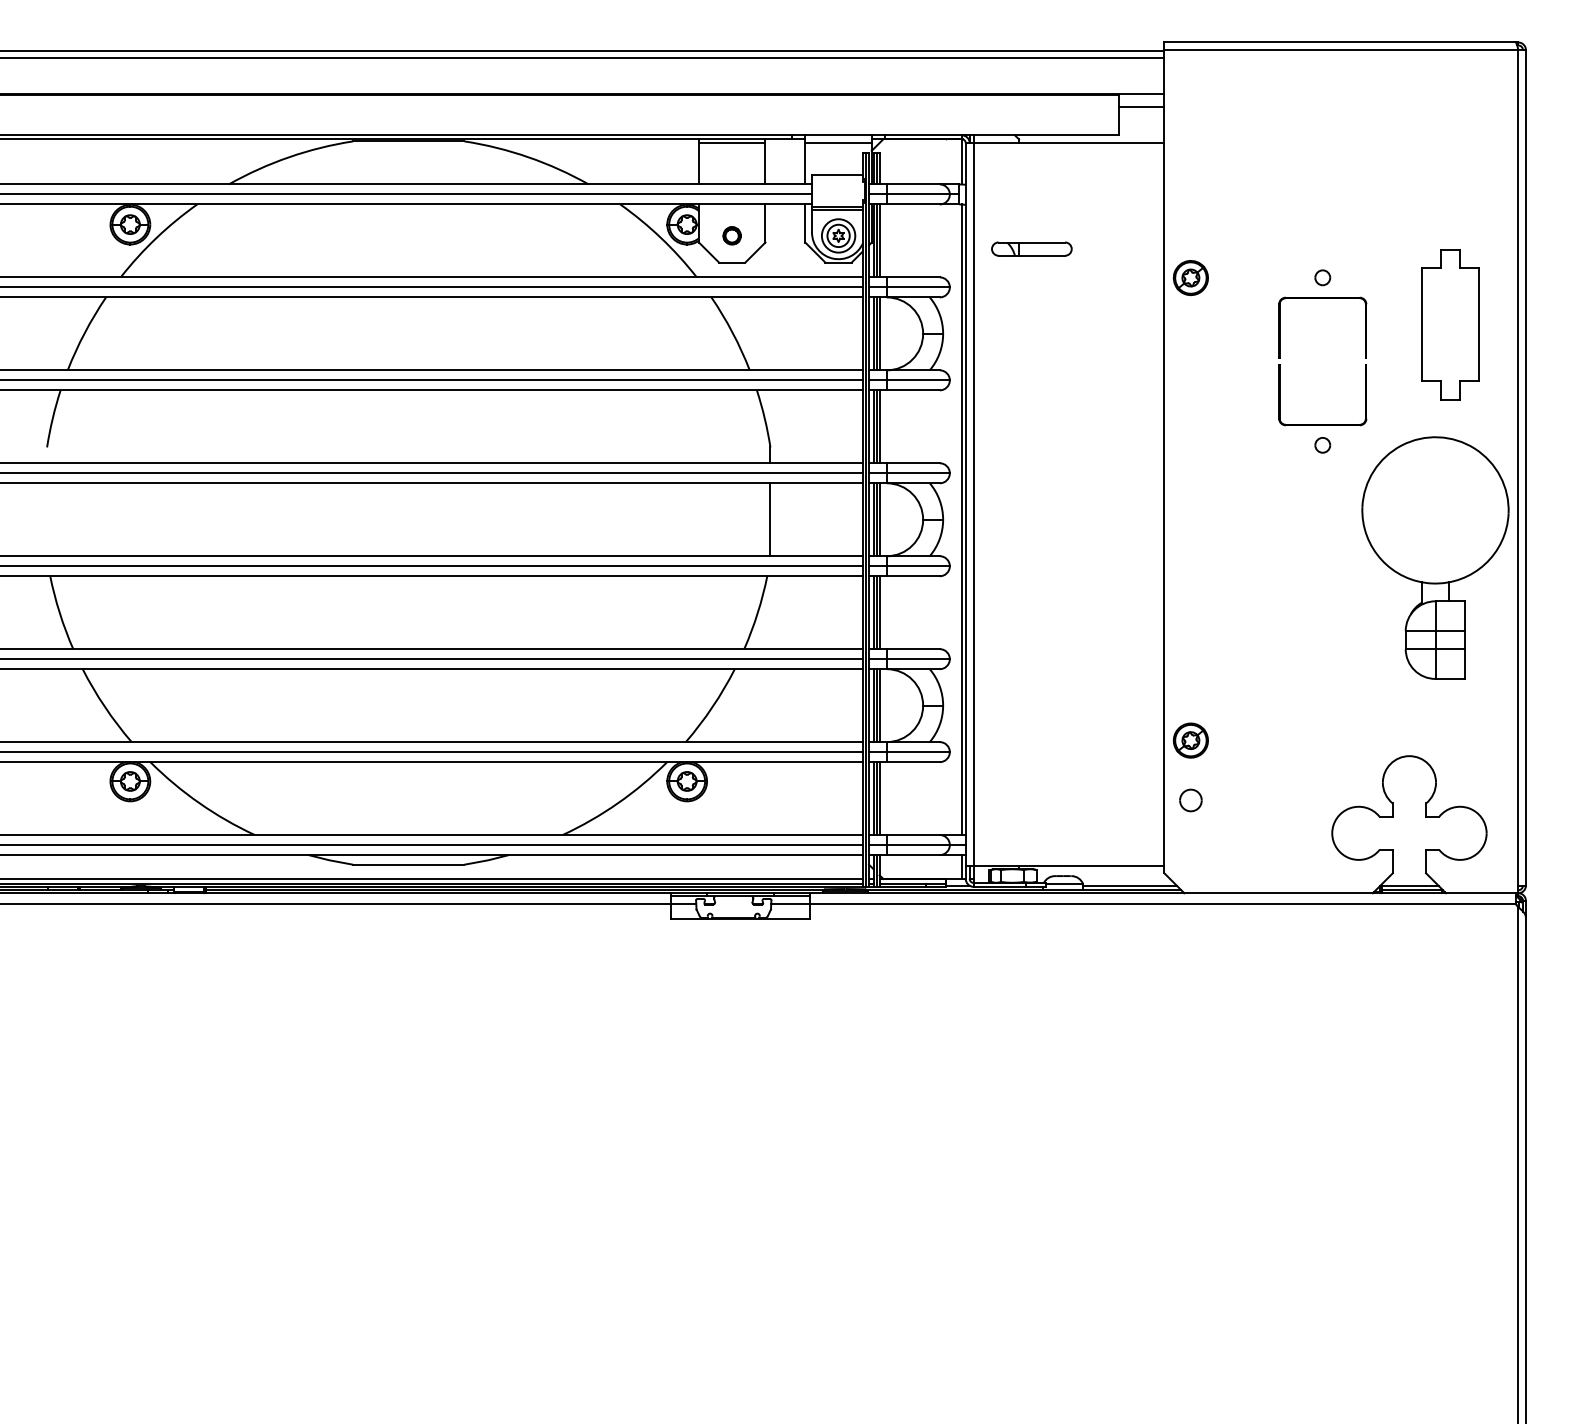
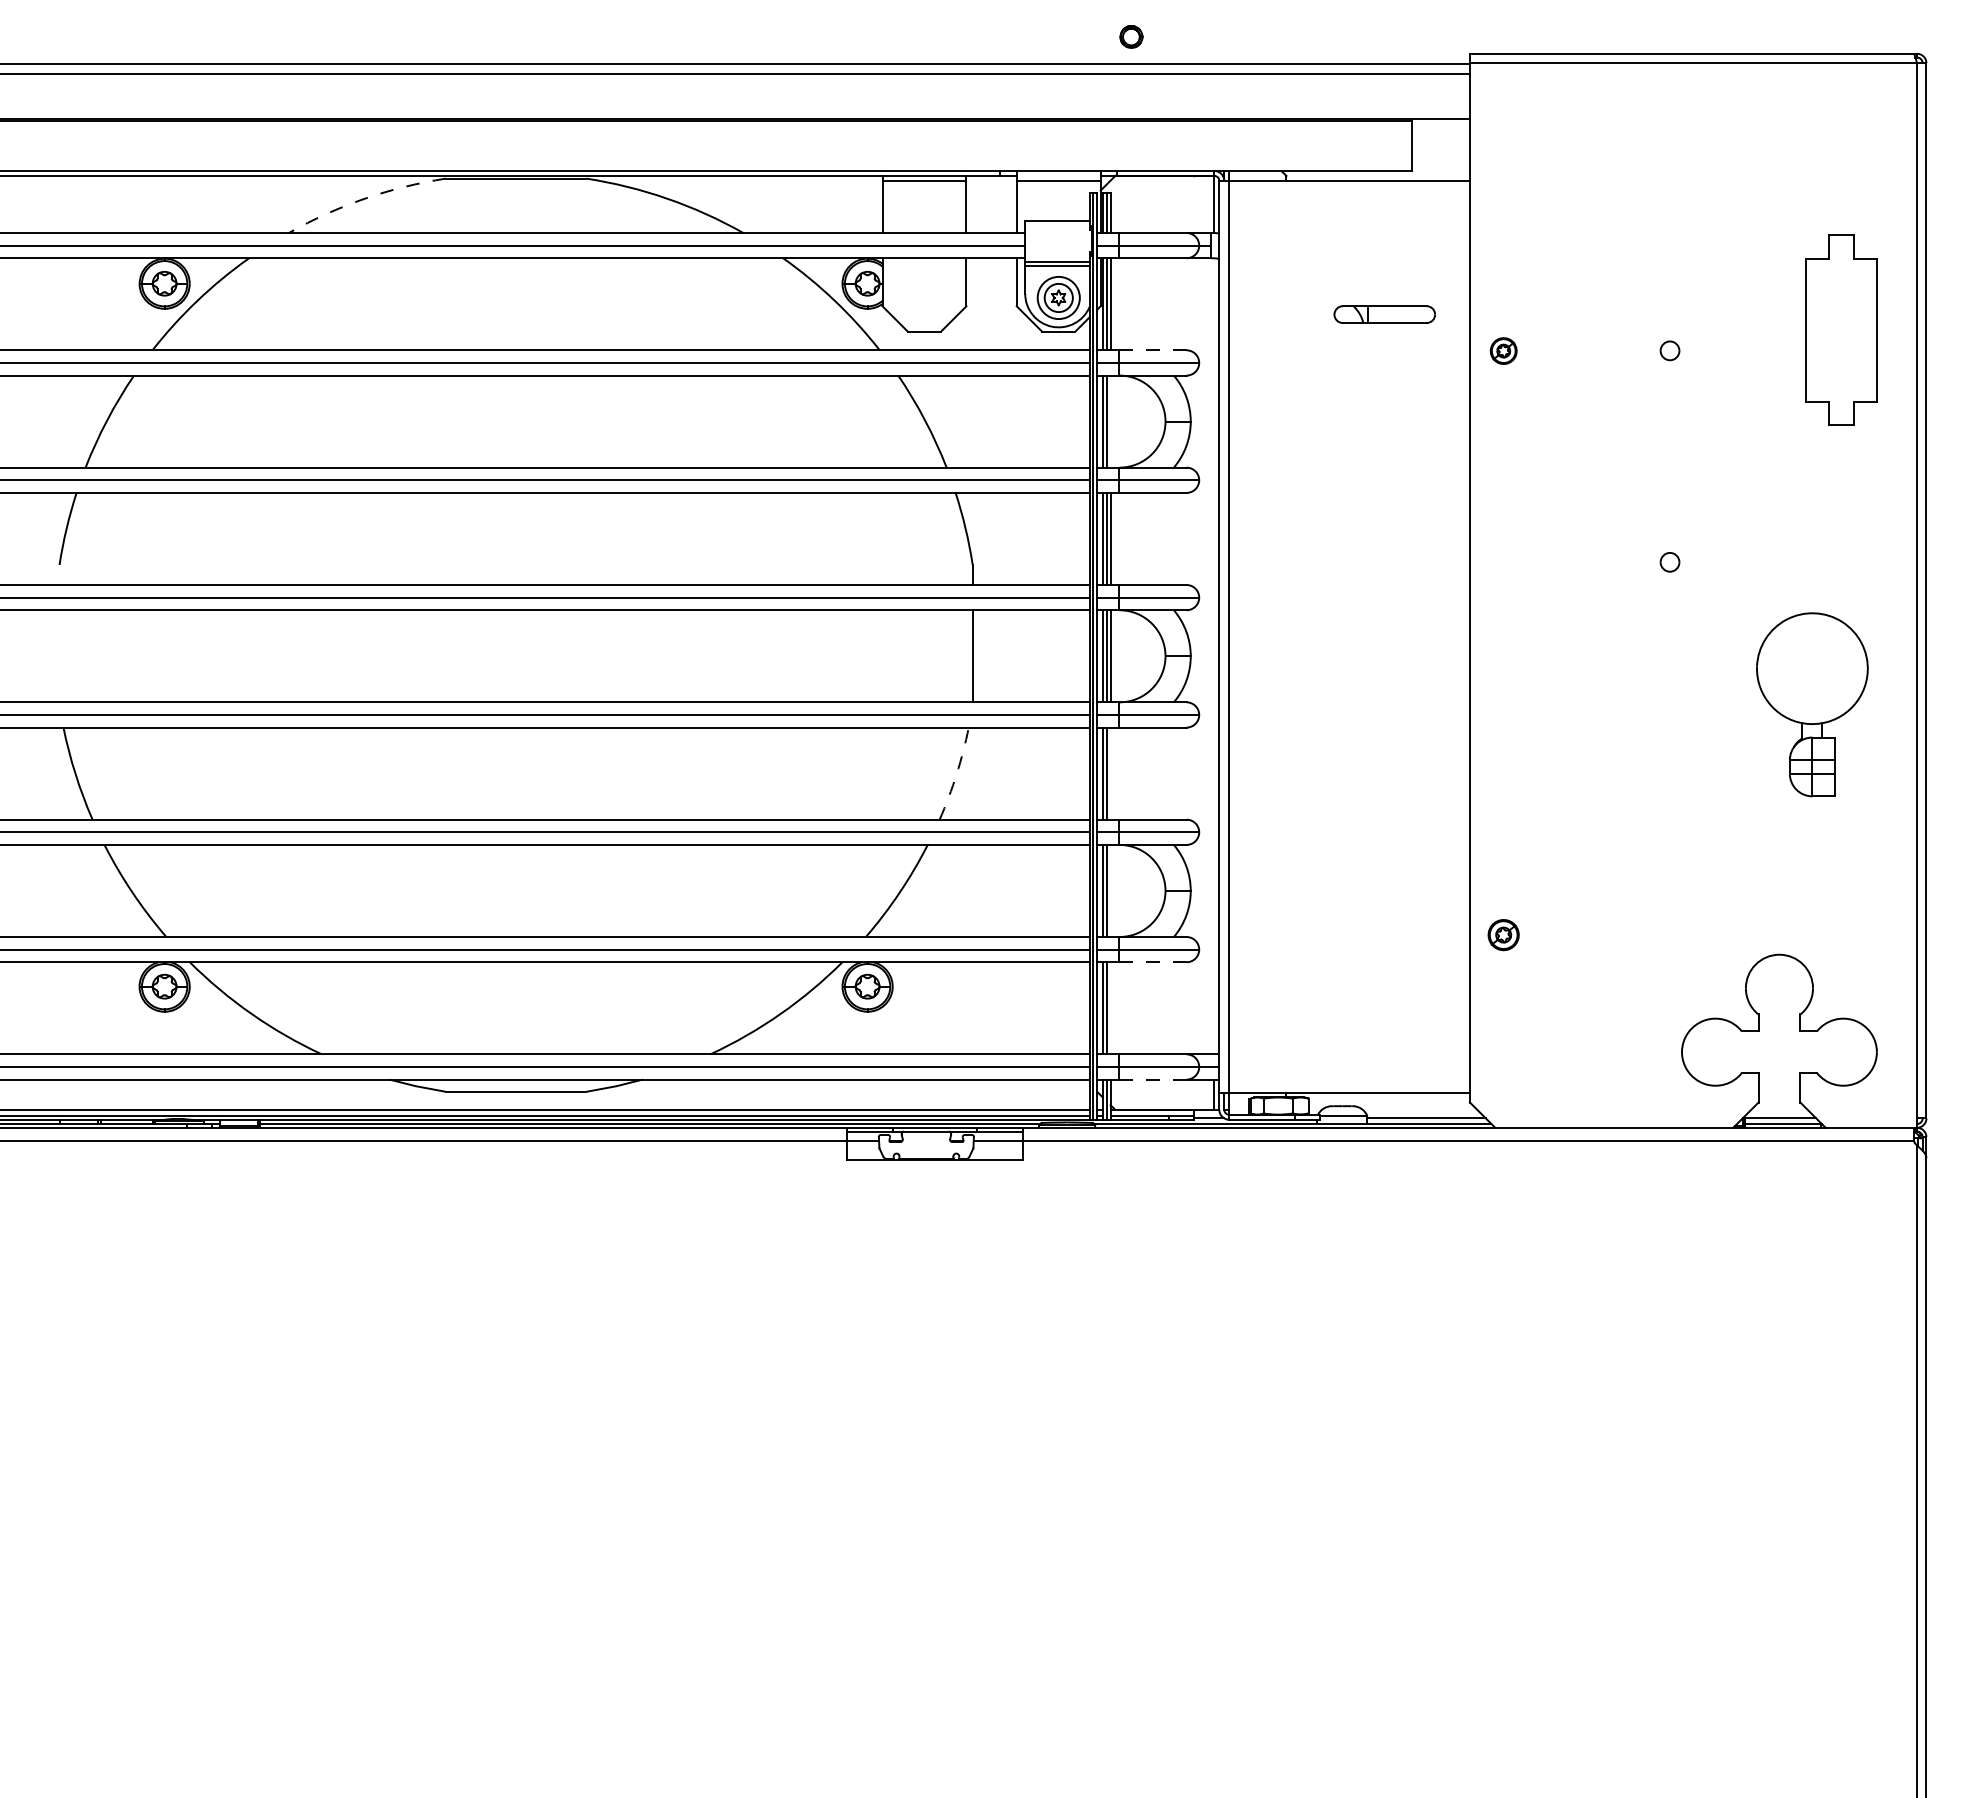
line: (1141, 107) -> (1441, 135), removed
arc: (289, 157) -> (365, 198), solid -> dashed
part: (732, 235) -> (1131, 36), moved
part: (1031, 249) -> (1384, 314), moved
line: (913, 277) -> (1153, 350), solid -> dashed
part: (1190, 277) -> (1503, 350), size x0.6
part: (1450, 324) -> (1841, 329), moved
line: (879, 333) -> (1110, 421), removed
part: (1280, 359) -> (1616, 453), removed
line: (961, 519) -> (1214, 656), removed
part: (1435, 557) -> (1812, 704), size x0.6
line: (879, 612) -> (1110, 773), removed
arc: (757, 613) -> (956, 774), solid -> dashed
line: (879, 705) -> (1110, 890), removed
part: (1190, 740) -> (1503, 934), size x0.7
line: (913, 762) -> (1153, 962), solid -> dashed
line: (879, 798) -> (1110, 1008), removed
part: (1190, 800) -> (1503, 1010), removed
line: (913, 854) -> (1153, 1079), solid -> dashed

